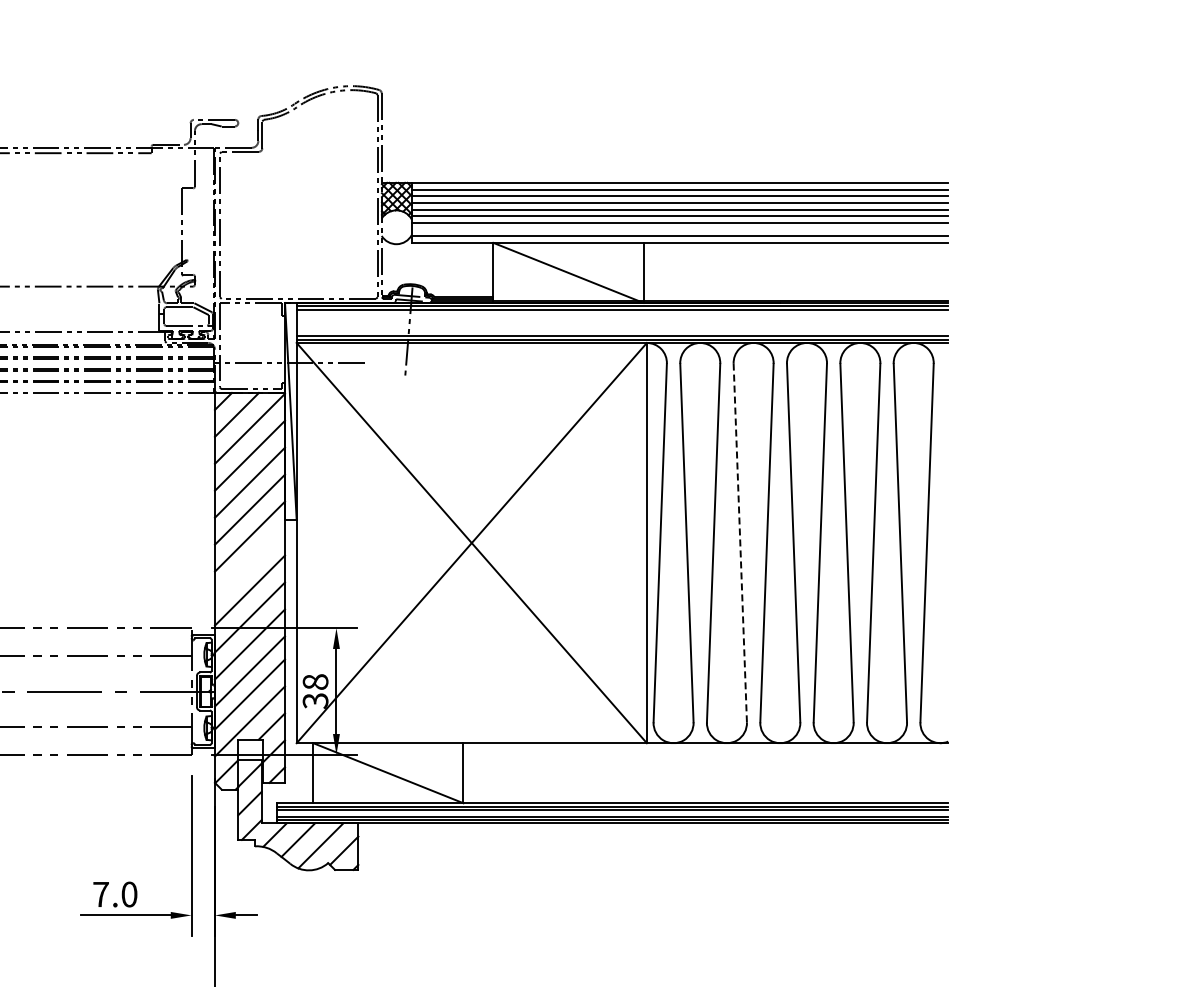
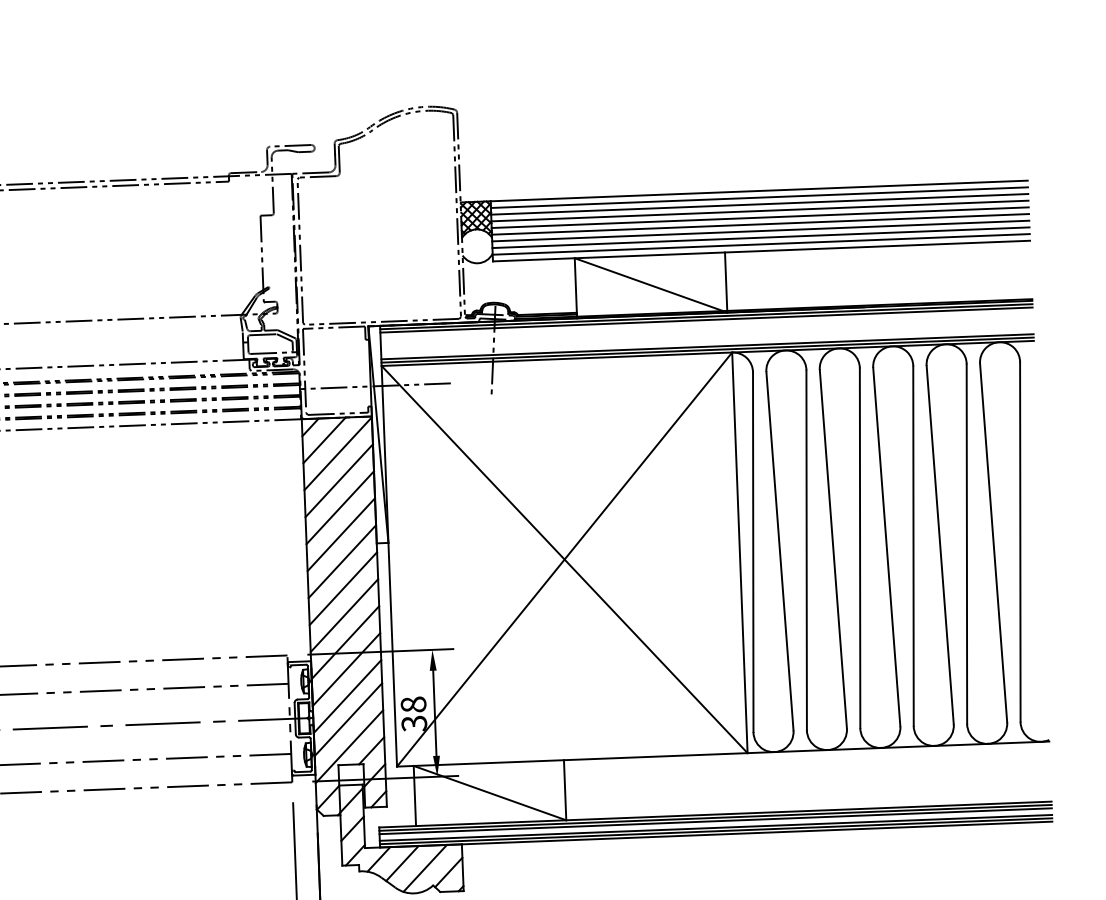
line: (679, 229) -> (760, 237), added
line: (740, 542) -> (833, 548), dashed -> solid
line: (249, 563) -> (342, 588), added

